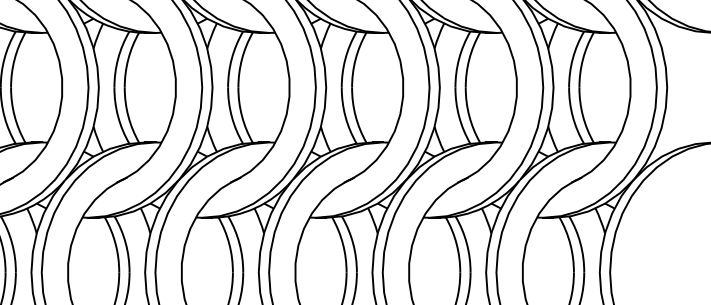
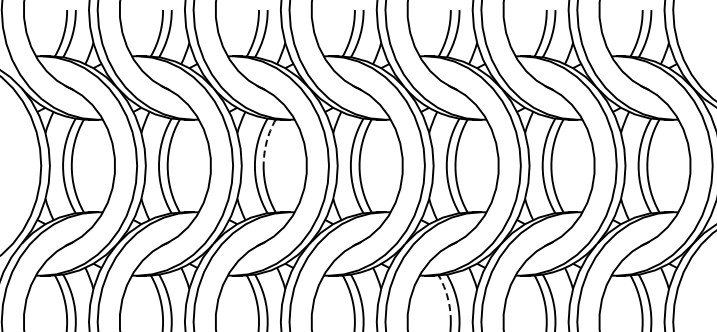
arc: (128, 59) -> (266, 142), solid -> dashed
arc: (342, 243) -> (447, 297), solid -> dashed

